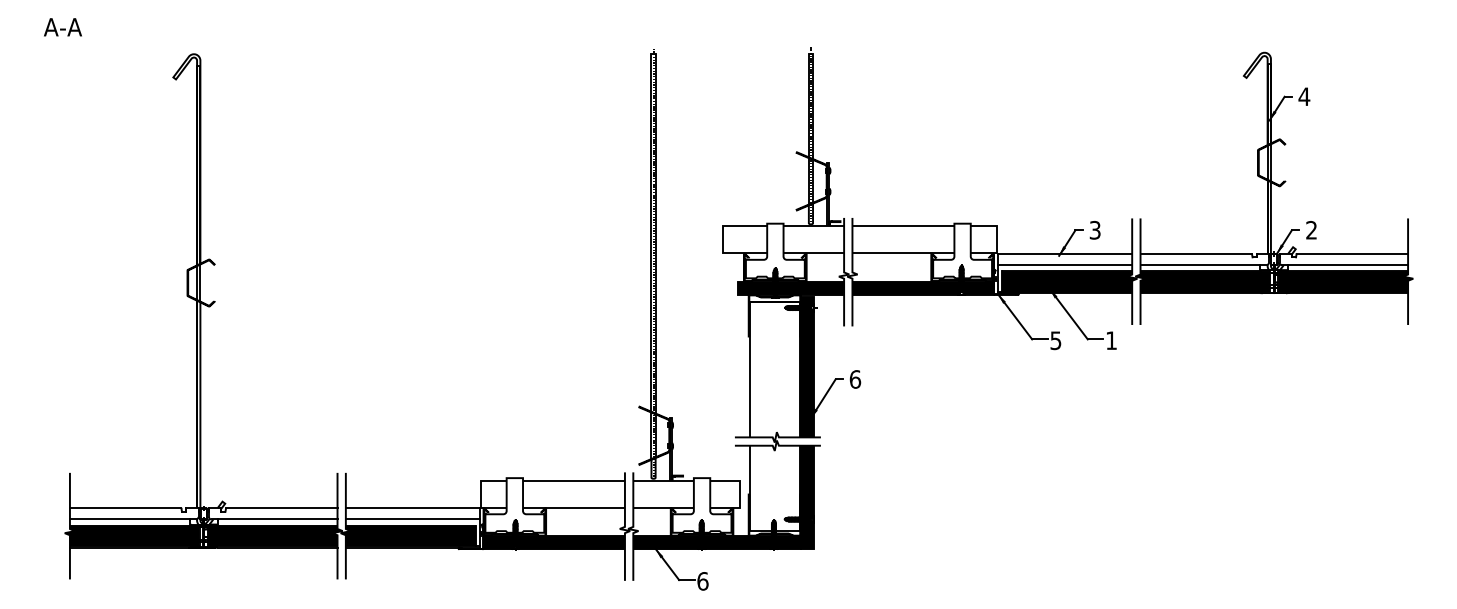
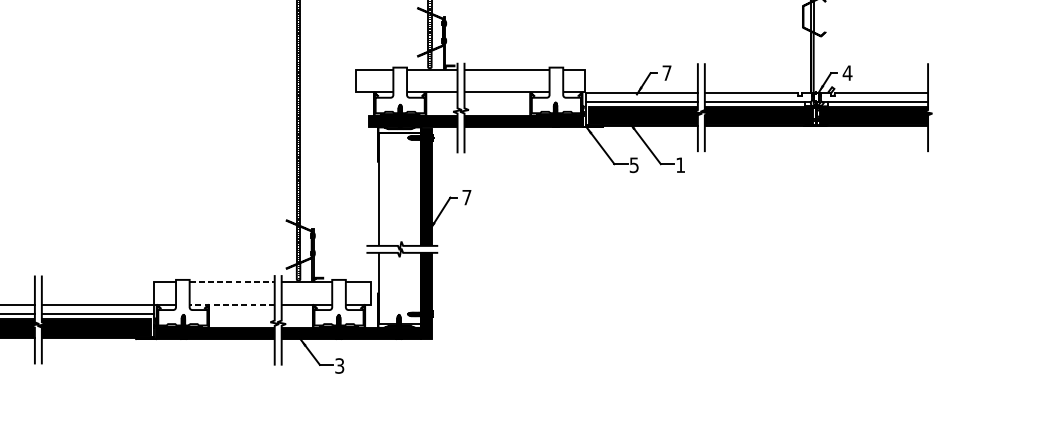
text: (1094, 229) -> (666, 72), 3 -> 7
text: (1311, 230) -> (847, 73), 2 -> 4
text: (855, 379) -> (467, 197), 6 -> 7
line: (573, 480) -> (231, 281), solid -> dashed
line: (573, 507) -> (231, 304), solid -> dashed
text: (702, 581) -> (339, 366), 6 -> 3

